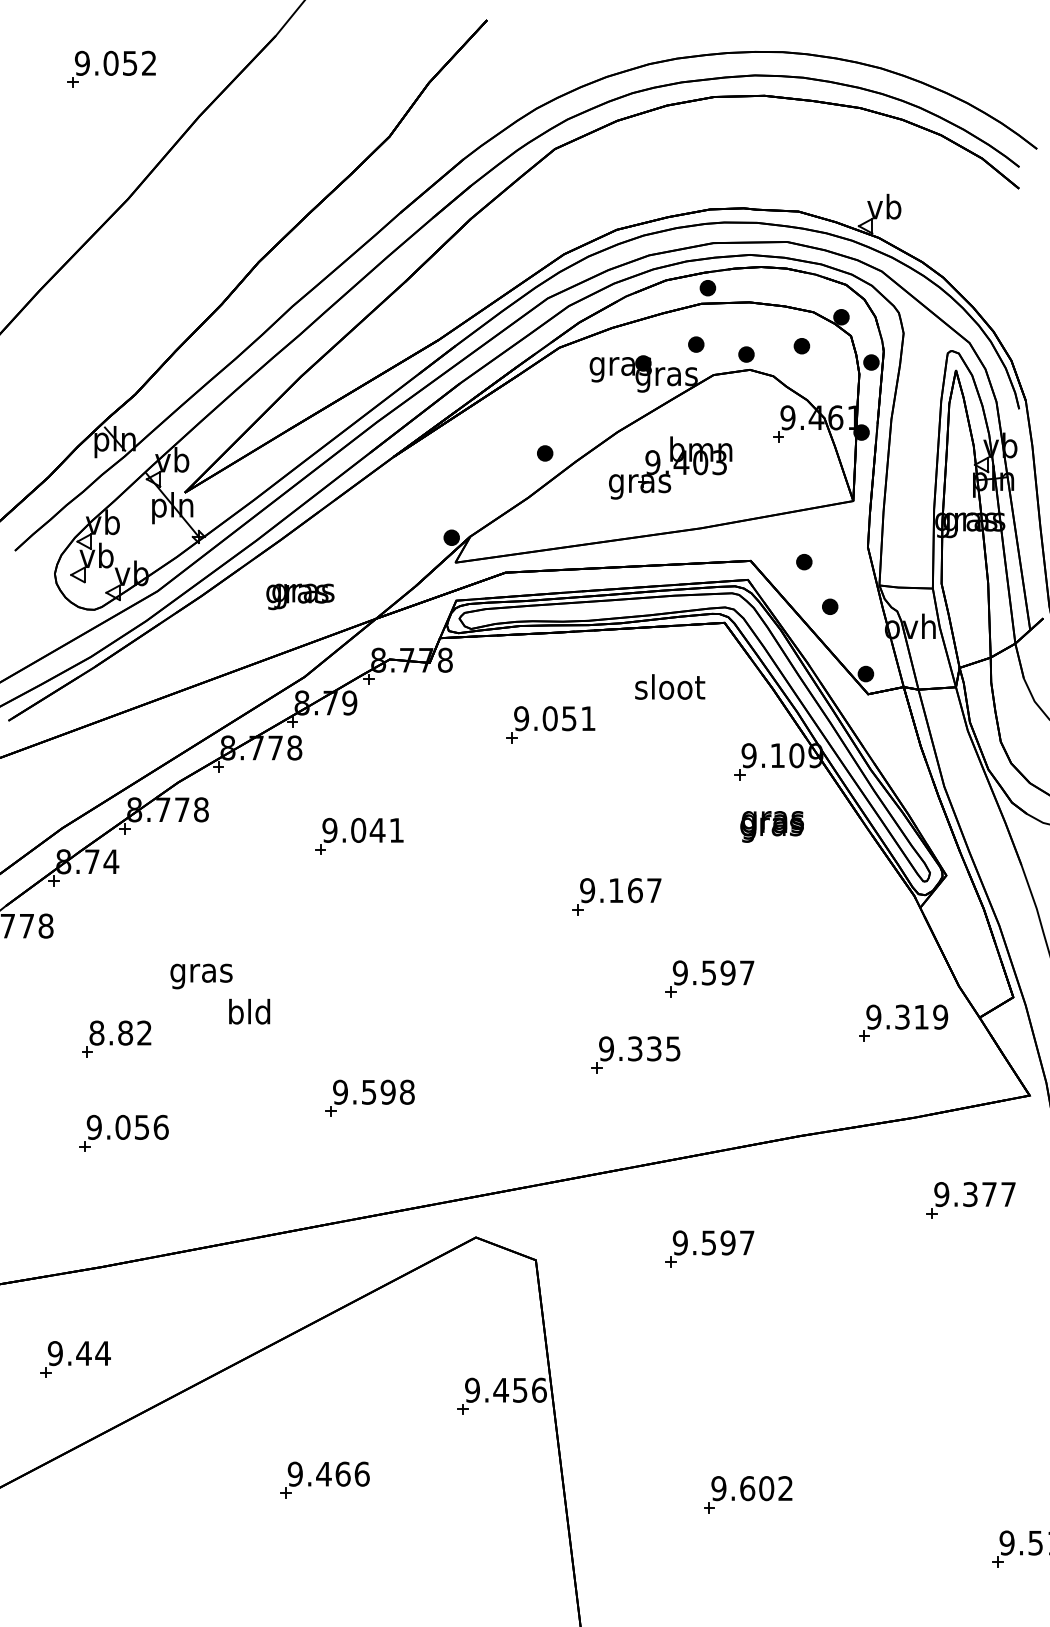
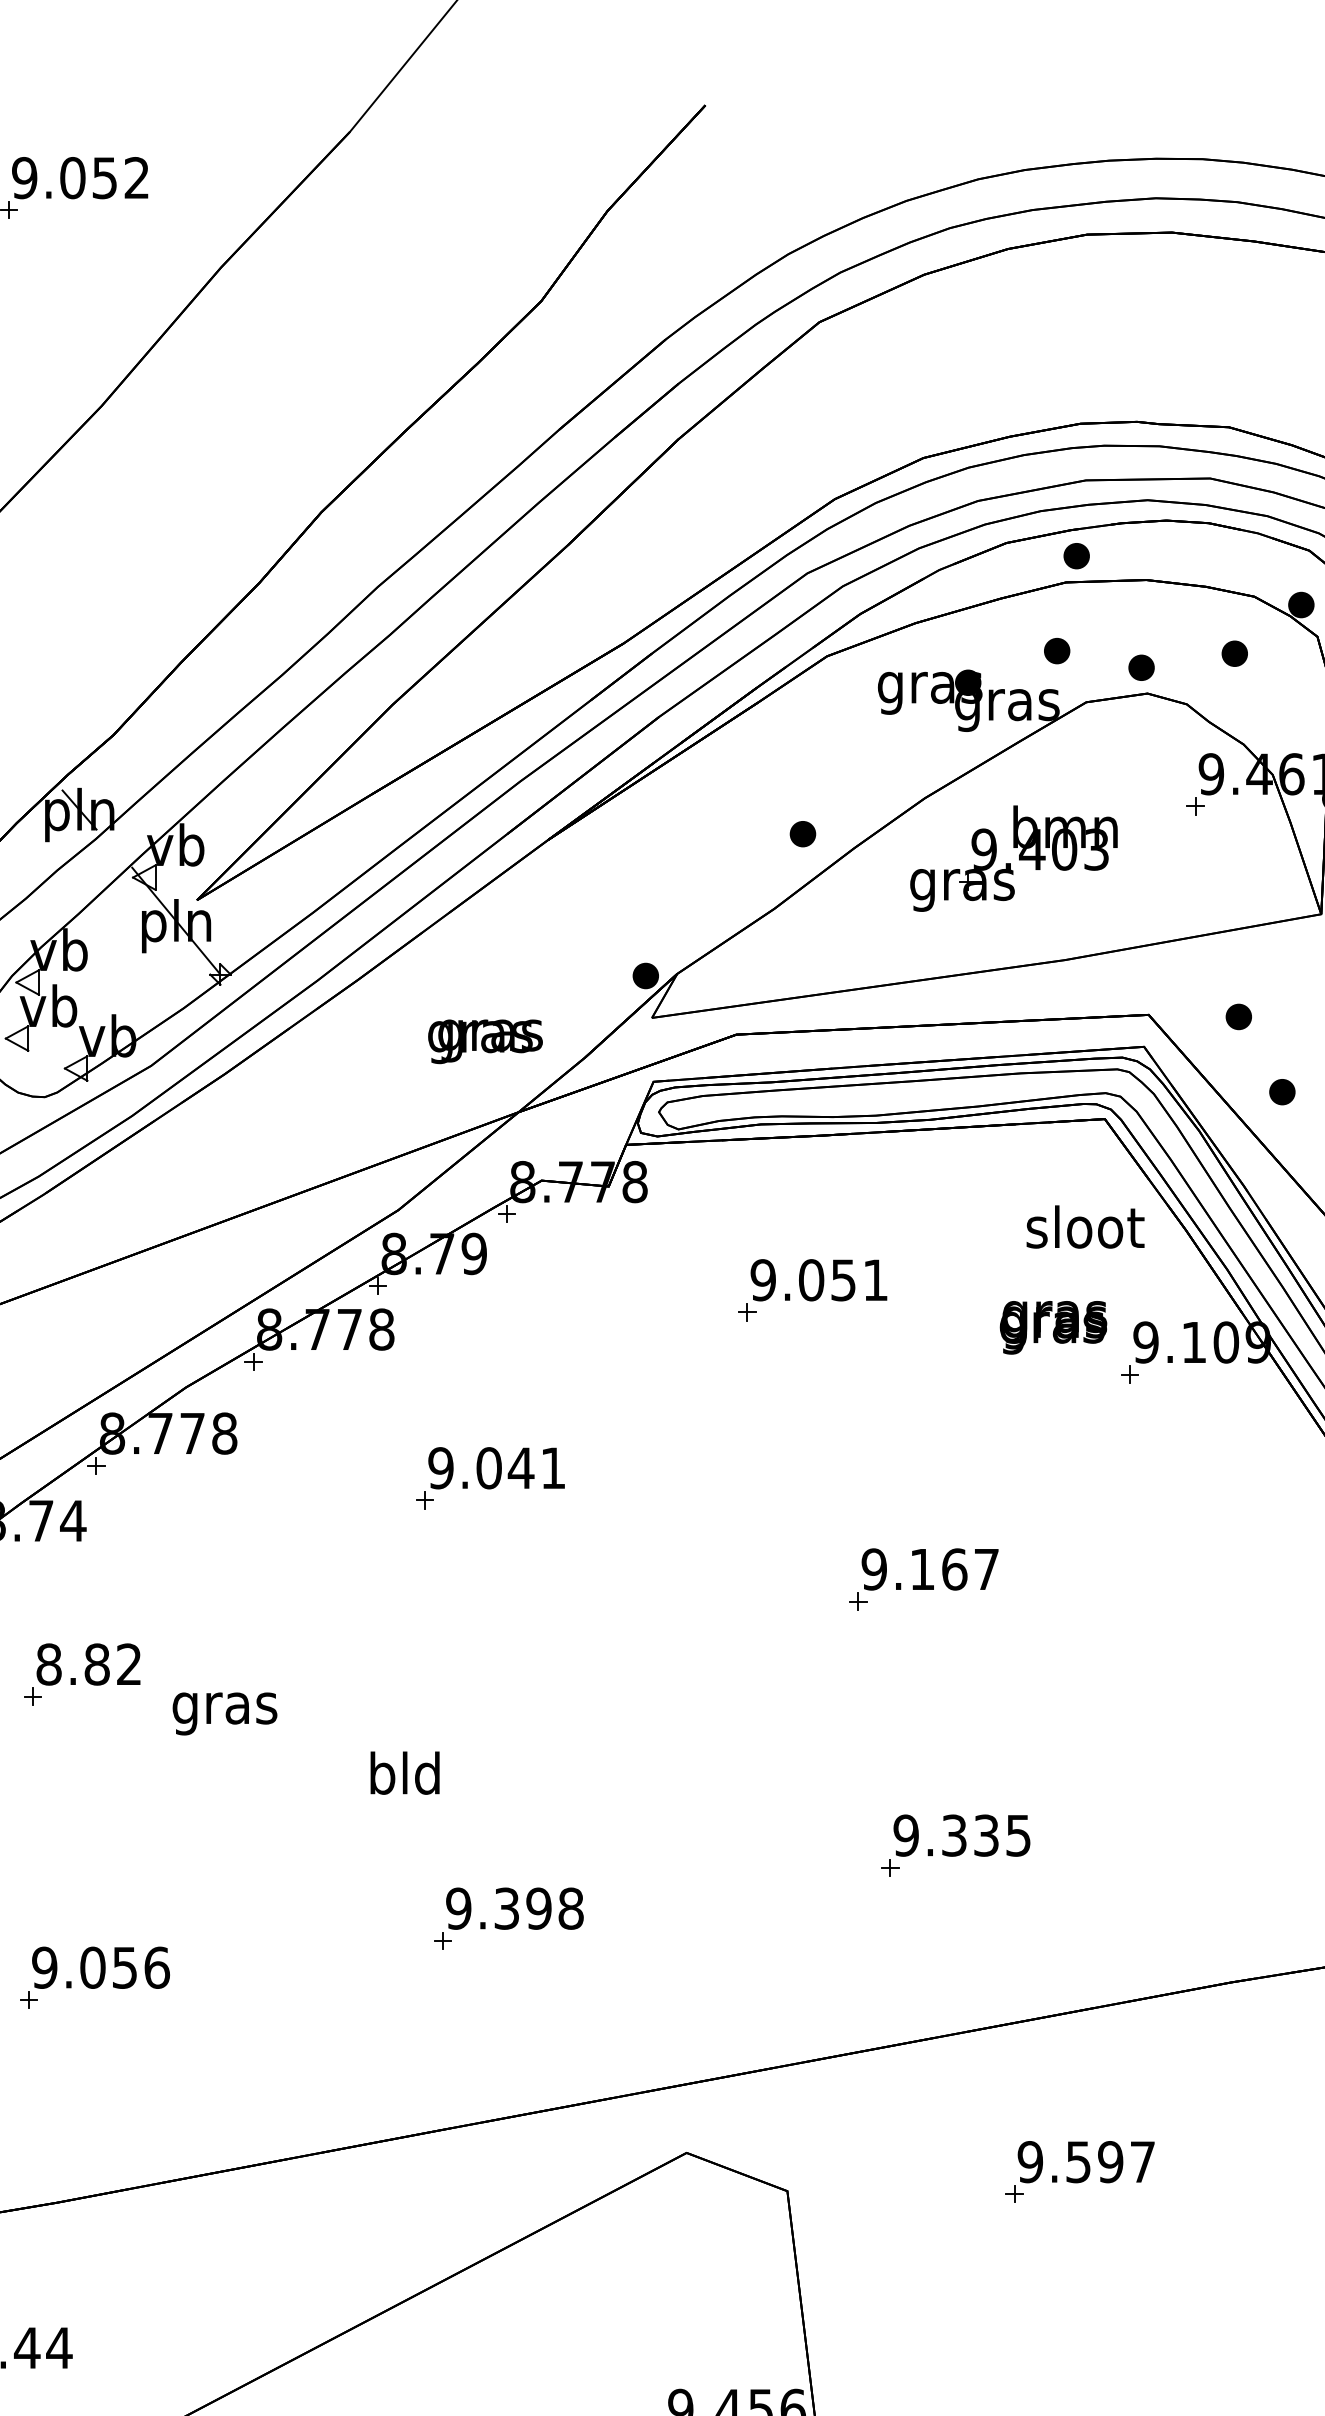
text: (300, 596) -> (485, 1041), moved
text: (670, 686) -> (1086, 1226), moved
text: (771, 826) -> (1052, 1327), moved
part: (709, 978) -> (1079, 1717), removed
text: (249, 1011) -> (404, 1772), moved
part: (116, 1038) -> (81, 1673), moved
text: (369, 1091) -> (507, 1907), 9.598 -> 9.398

